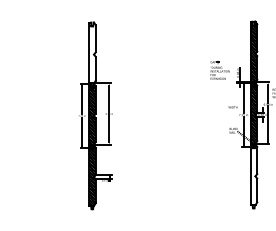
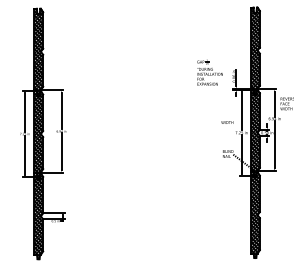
hatch: (92, 54) -> (38, 51), added
hatch: (253, 176) -> (254, 215), added

